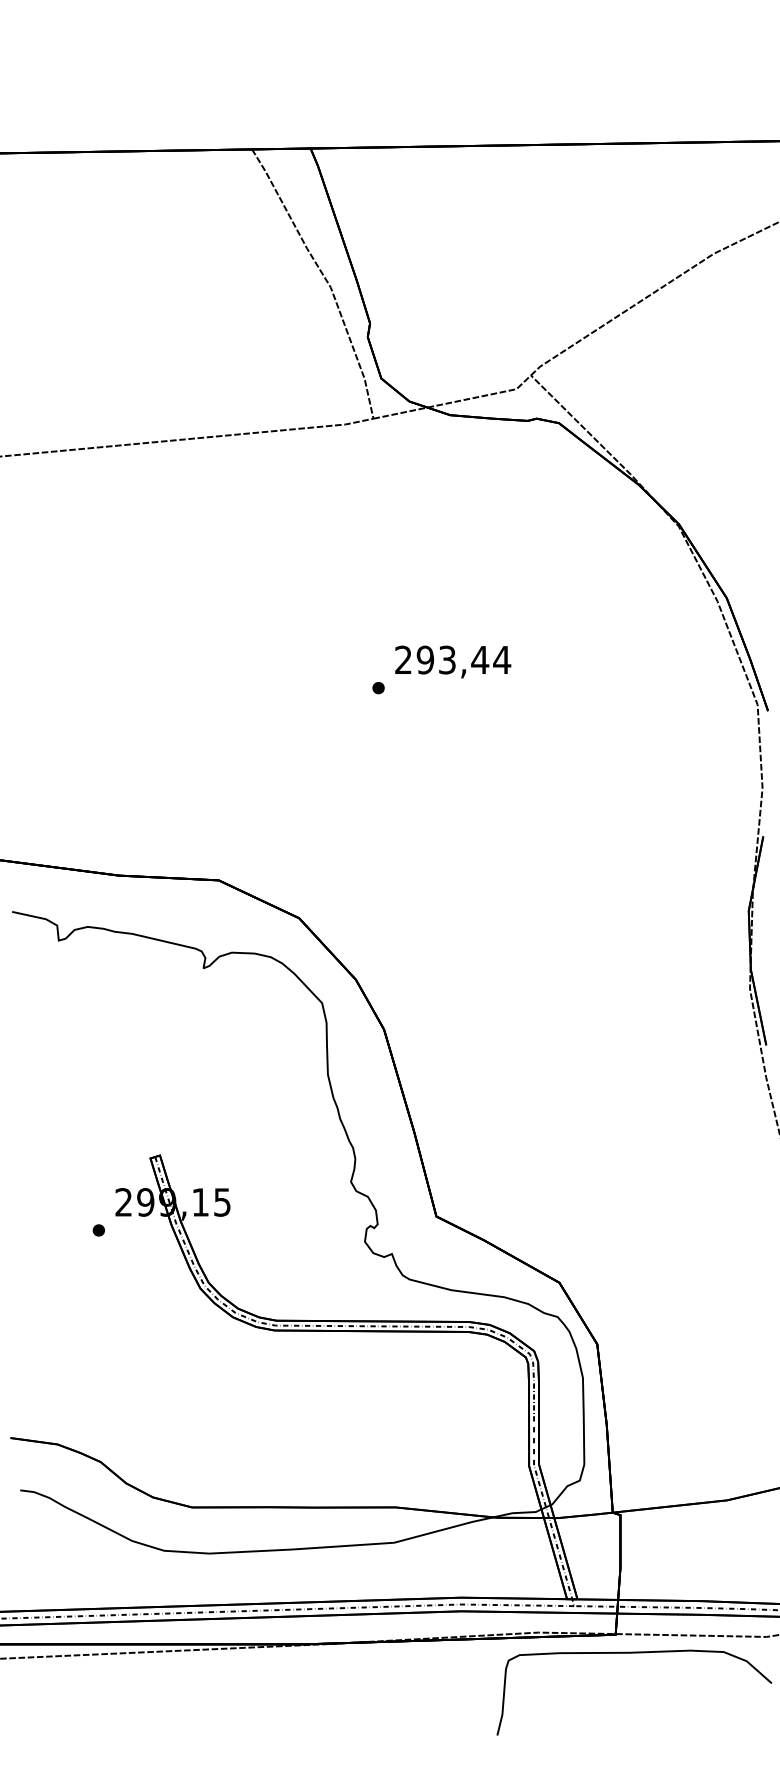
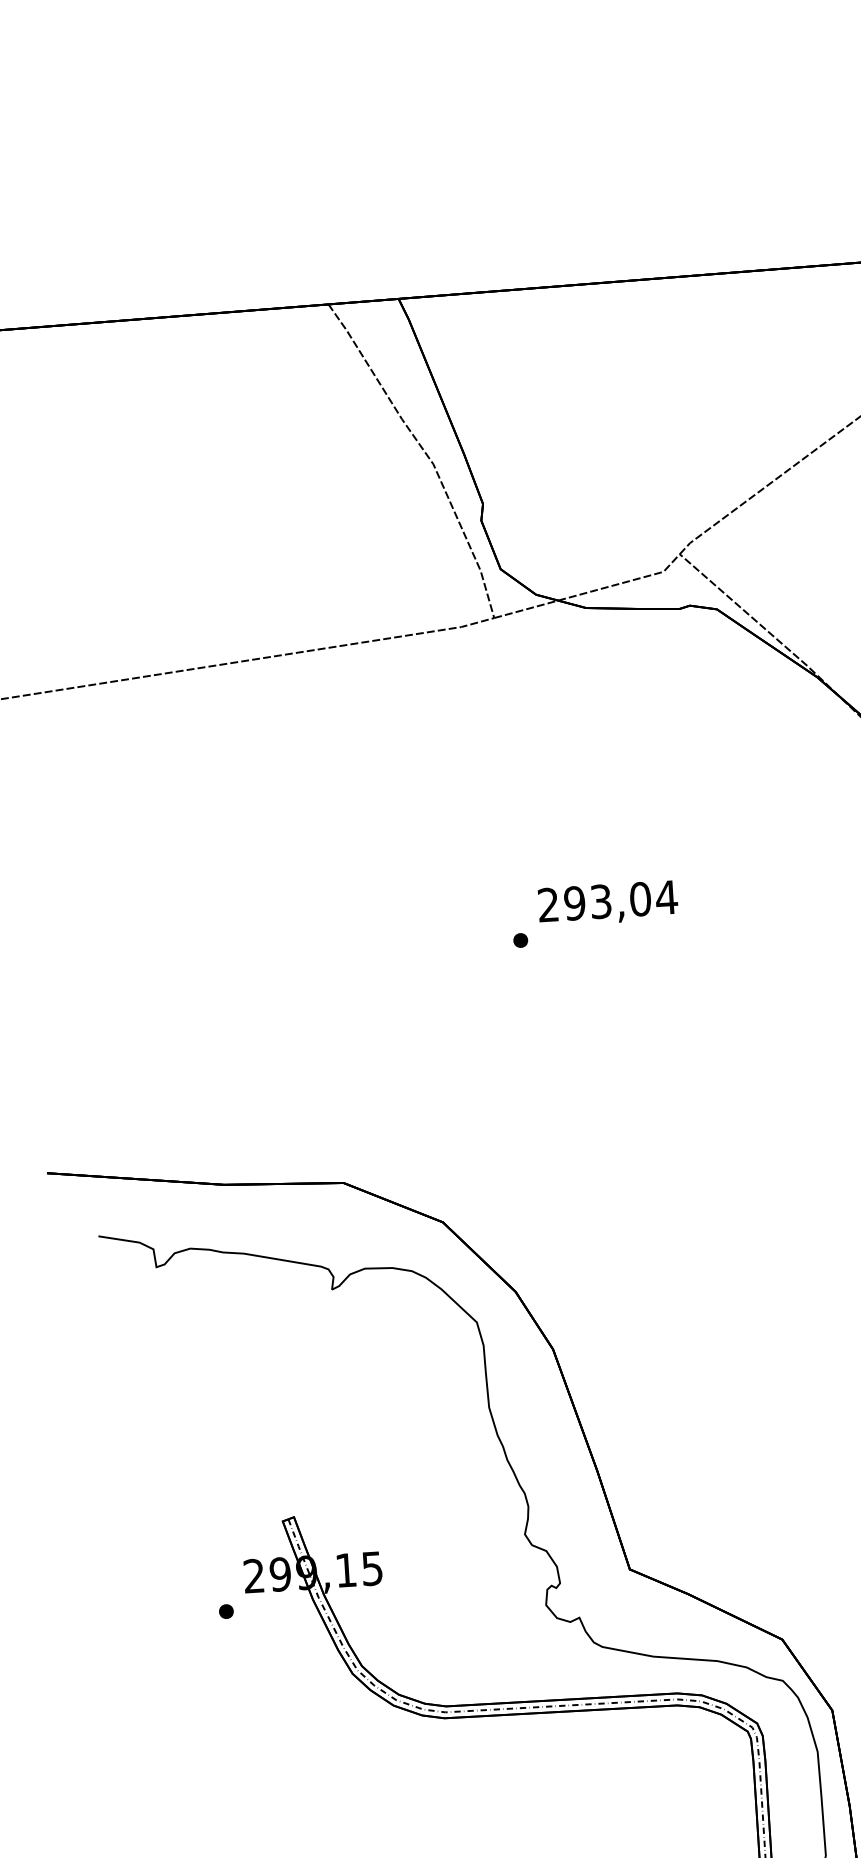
text: (480, 659) -> (640, 898), 293,44 -> 293,04

